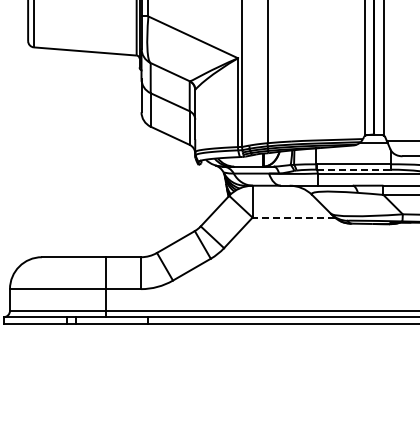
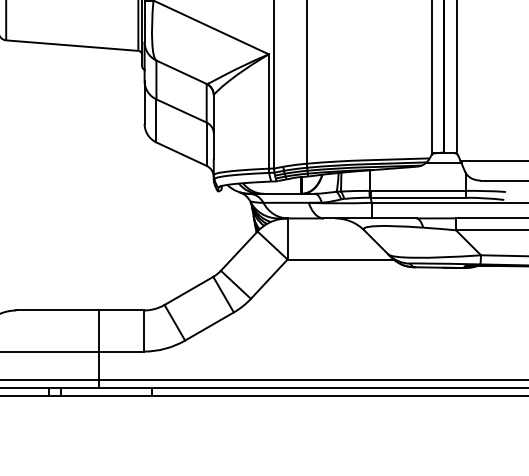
line: (354, 169) -> (418, 197), dashed -> solid
line: (293, 217) -> (340, 259), dashed -> solid

